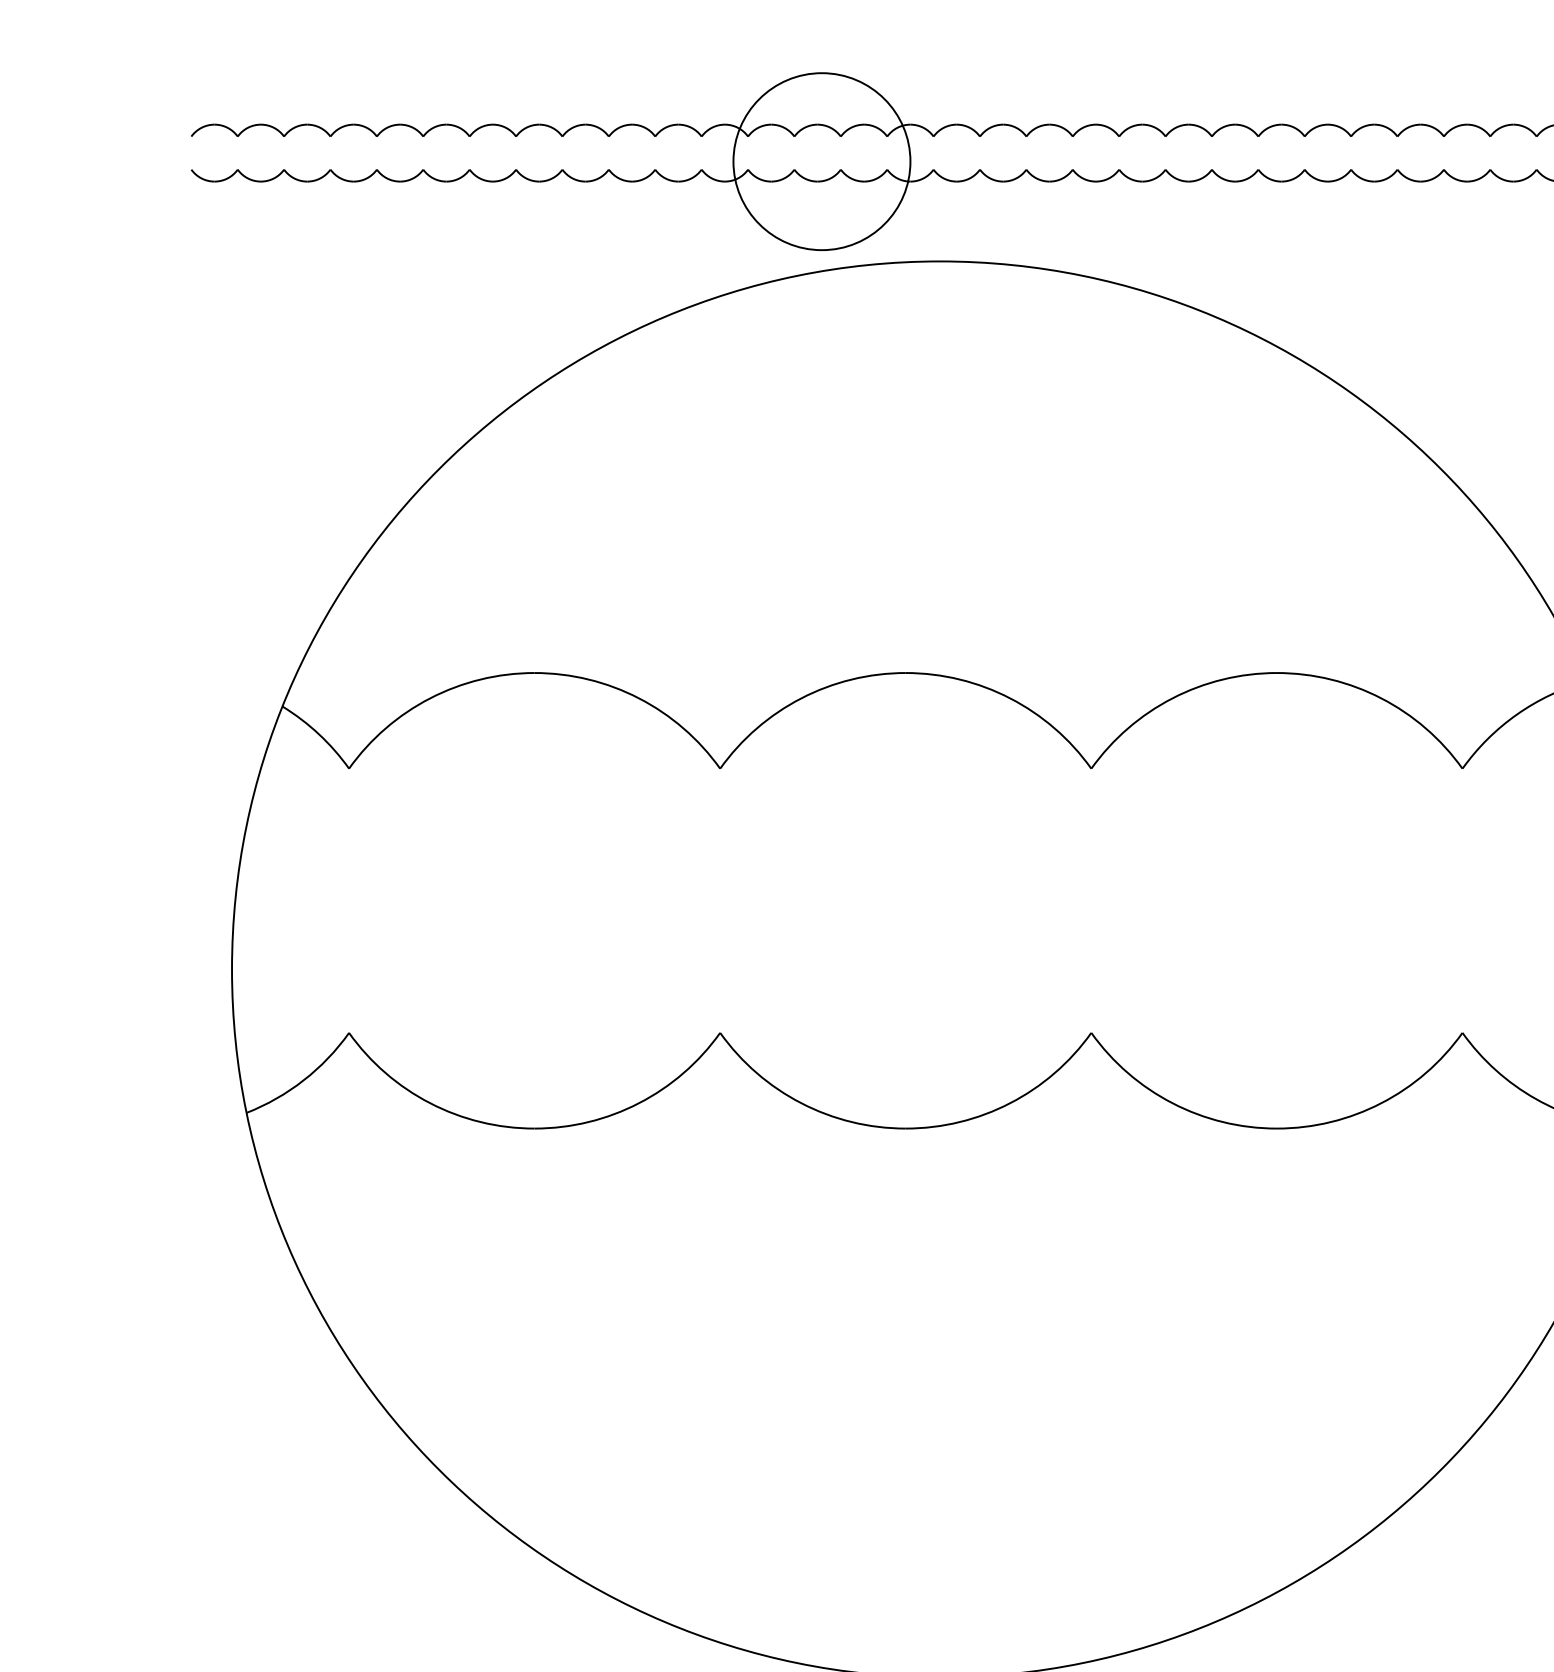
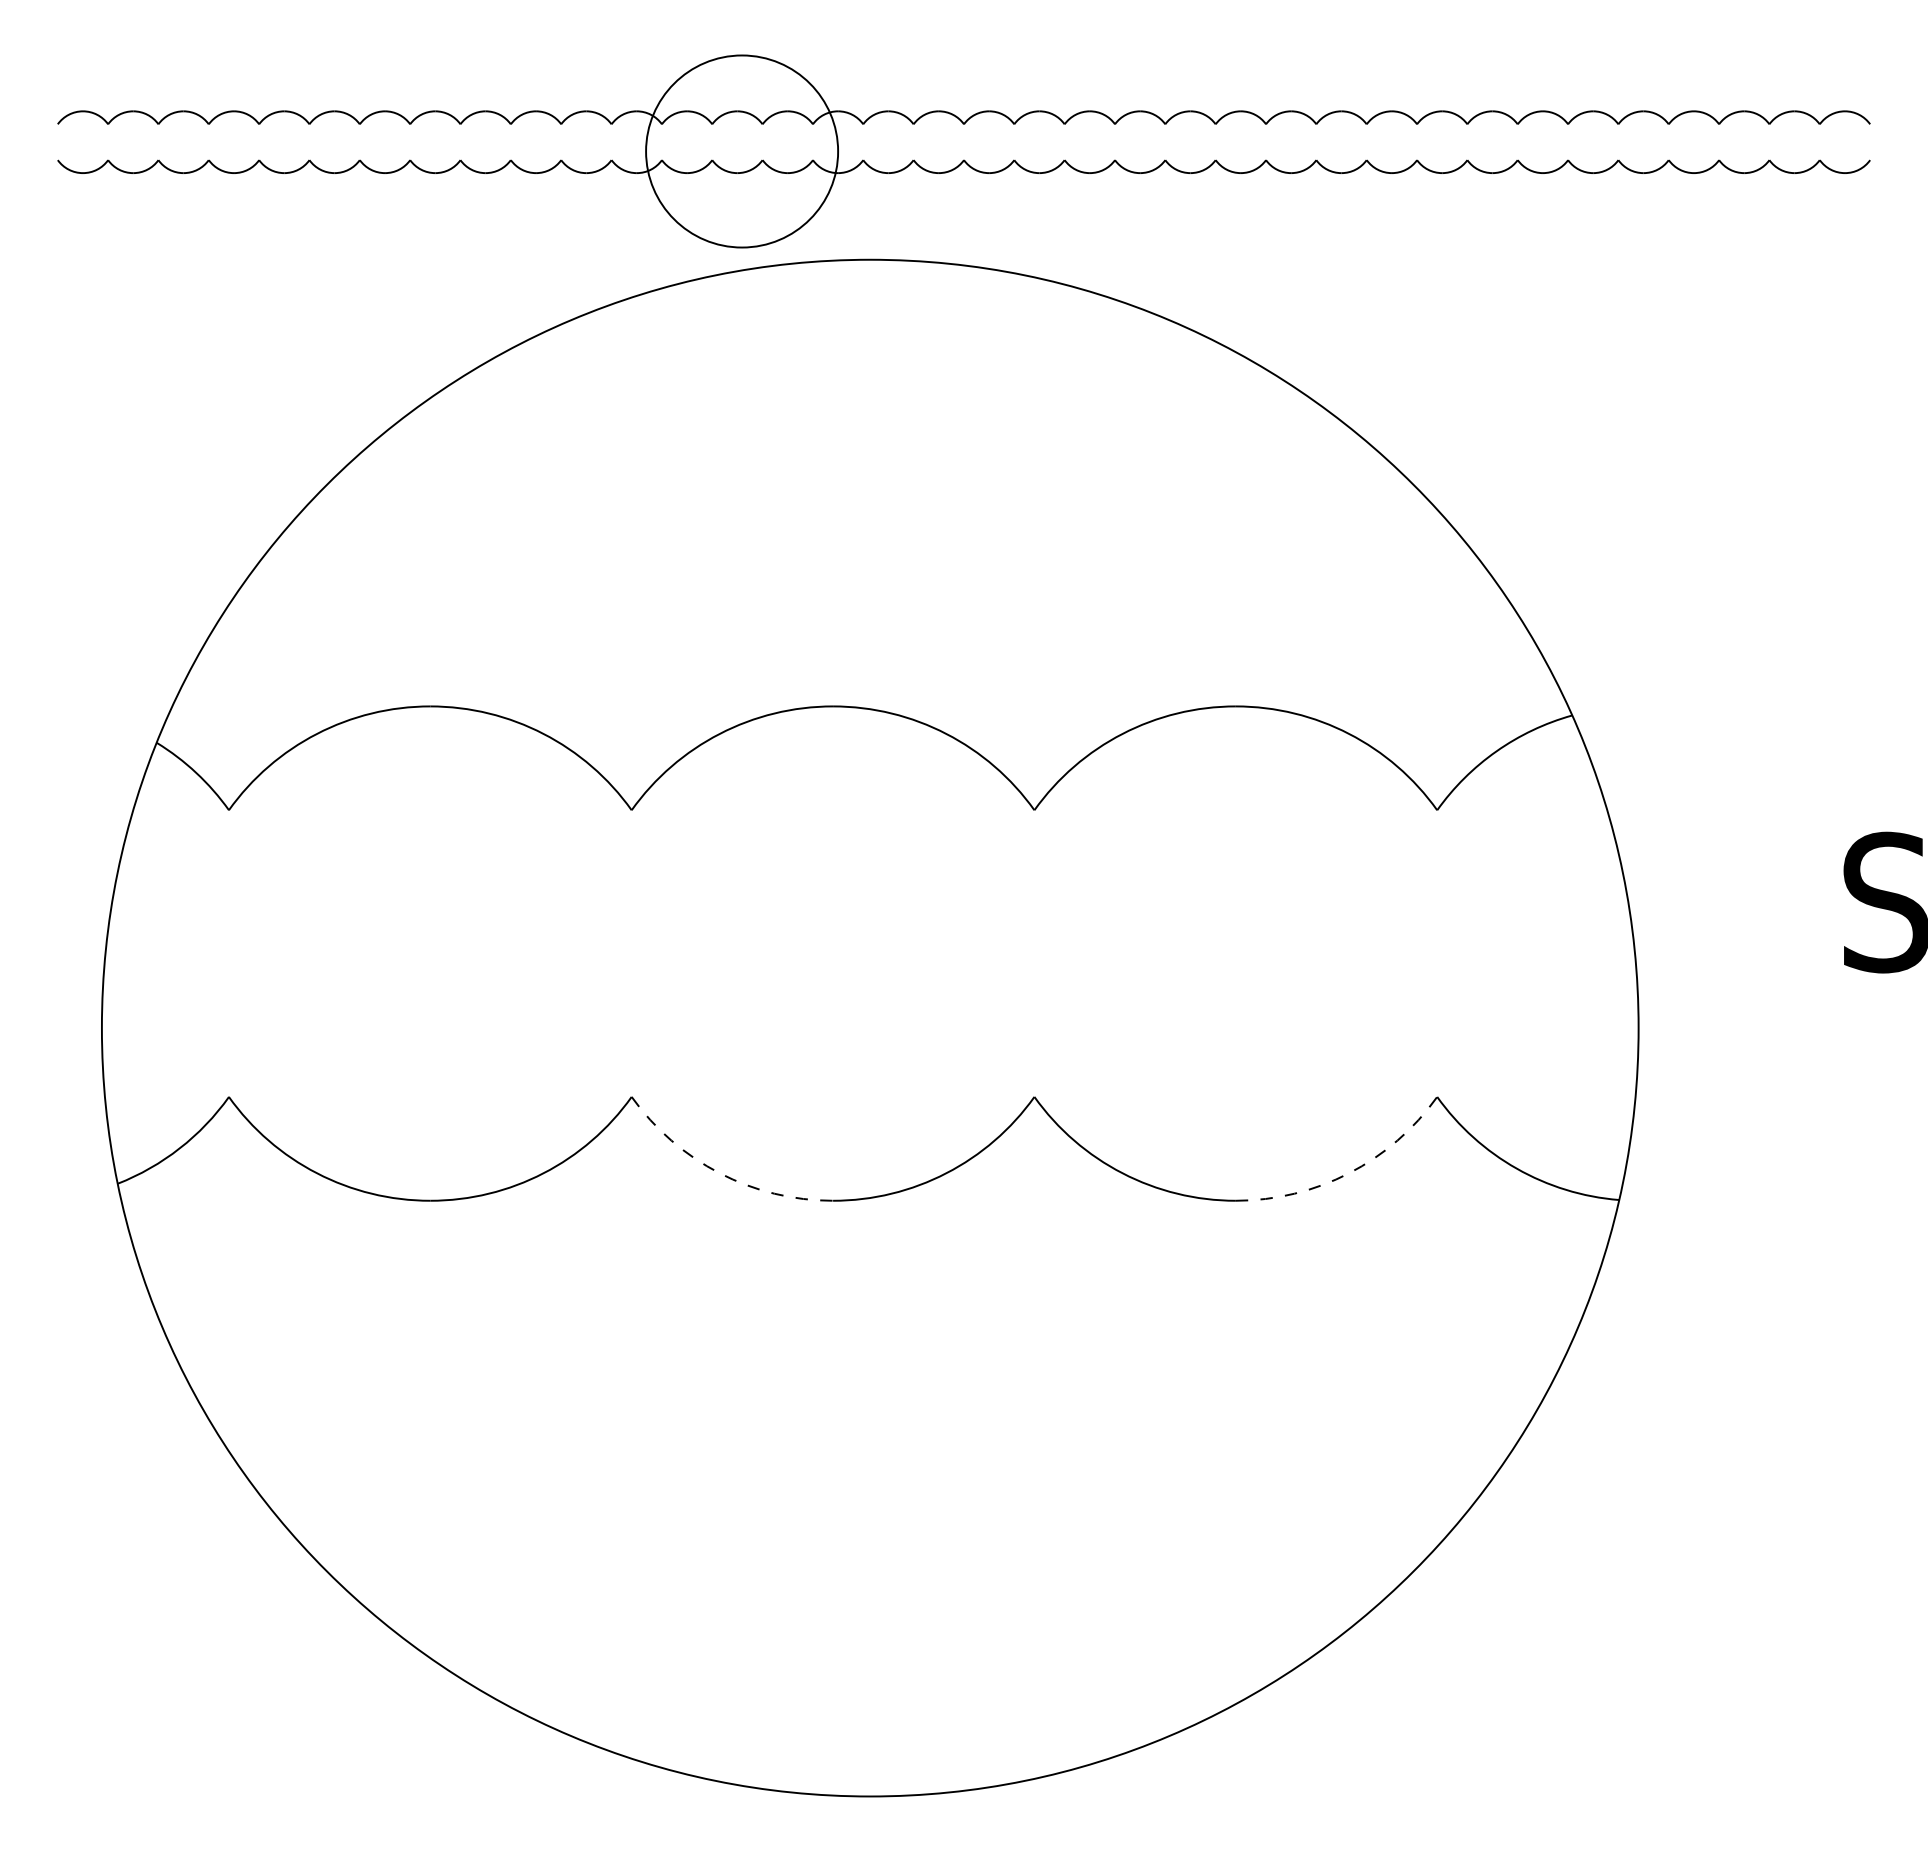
arc: (801, 1103) -> (719, 1173), solid -> dashed
arc: (1381, 1103) -> (1349, 1173), solid -> dashed

